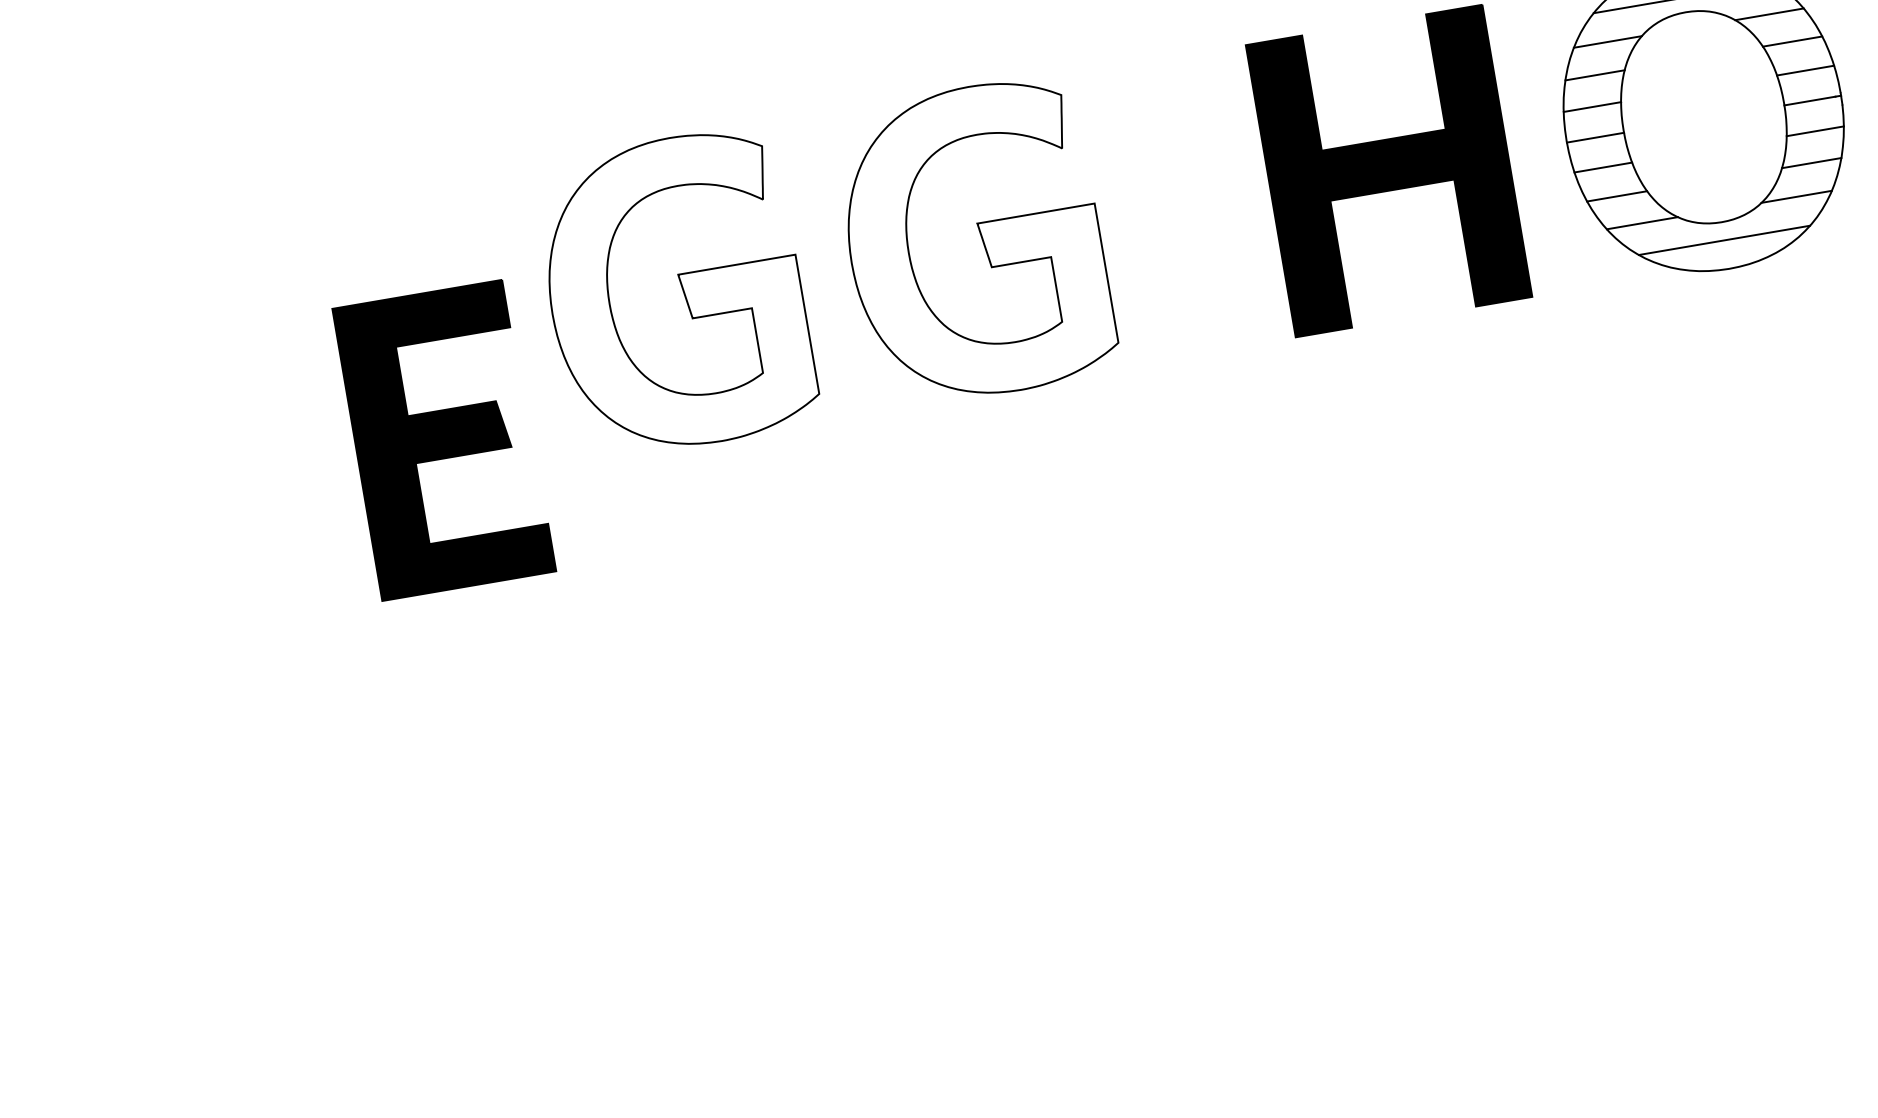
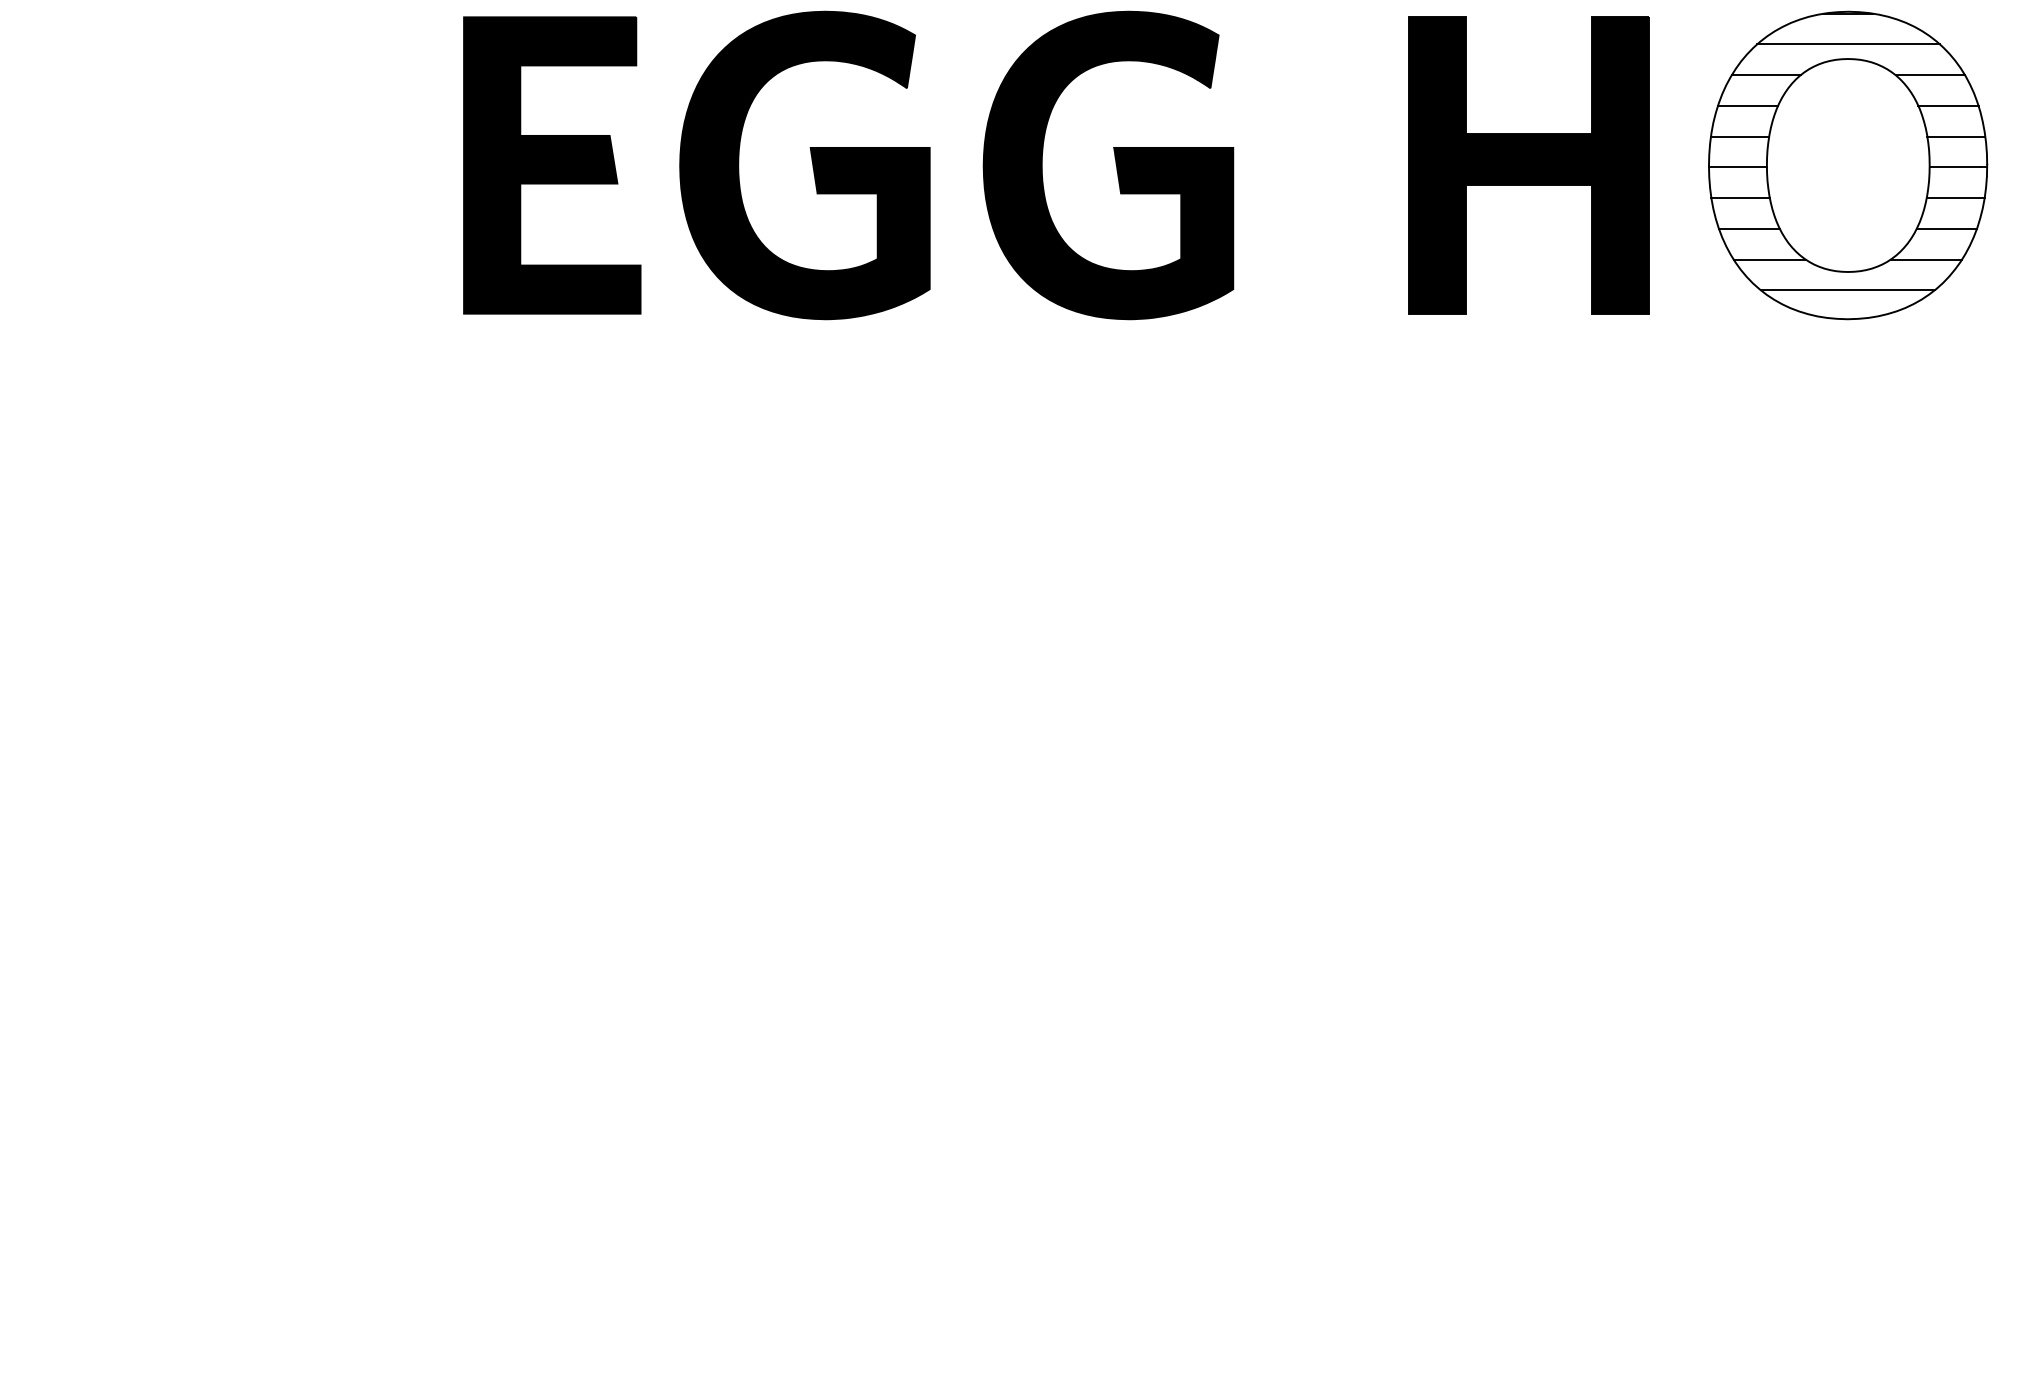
fill: (974, 241) -> (1108, 165), added
fill: (675, 293) -> (804, 165), added
part: (444, 440) -> (552, 165), moved

